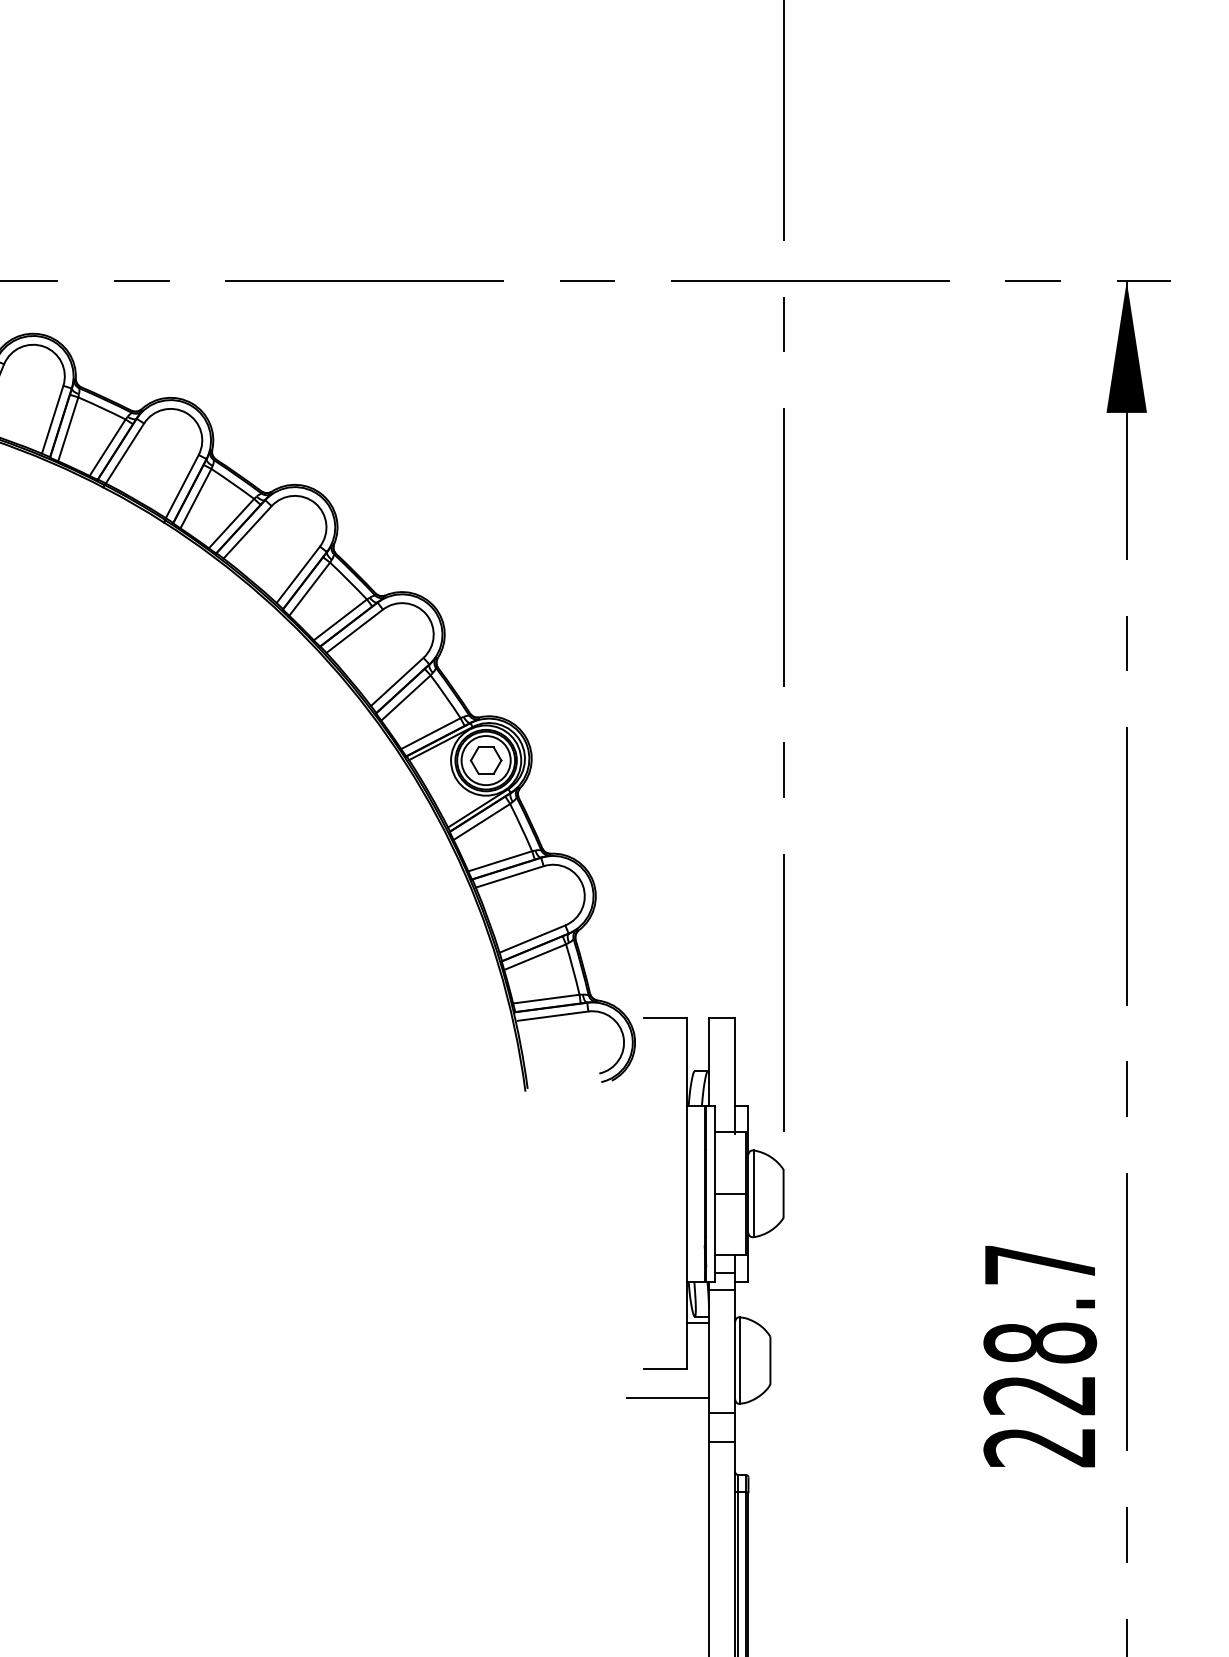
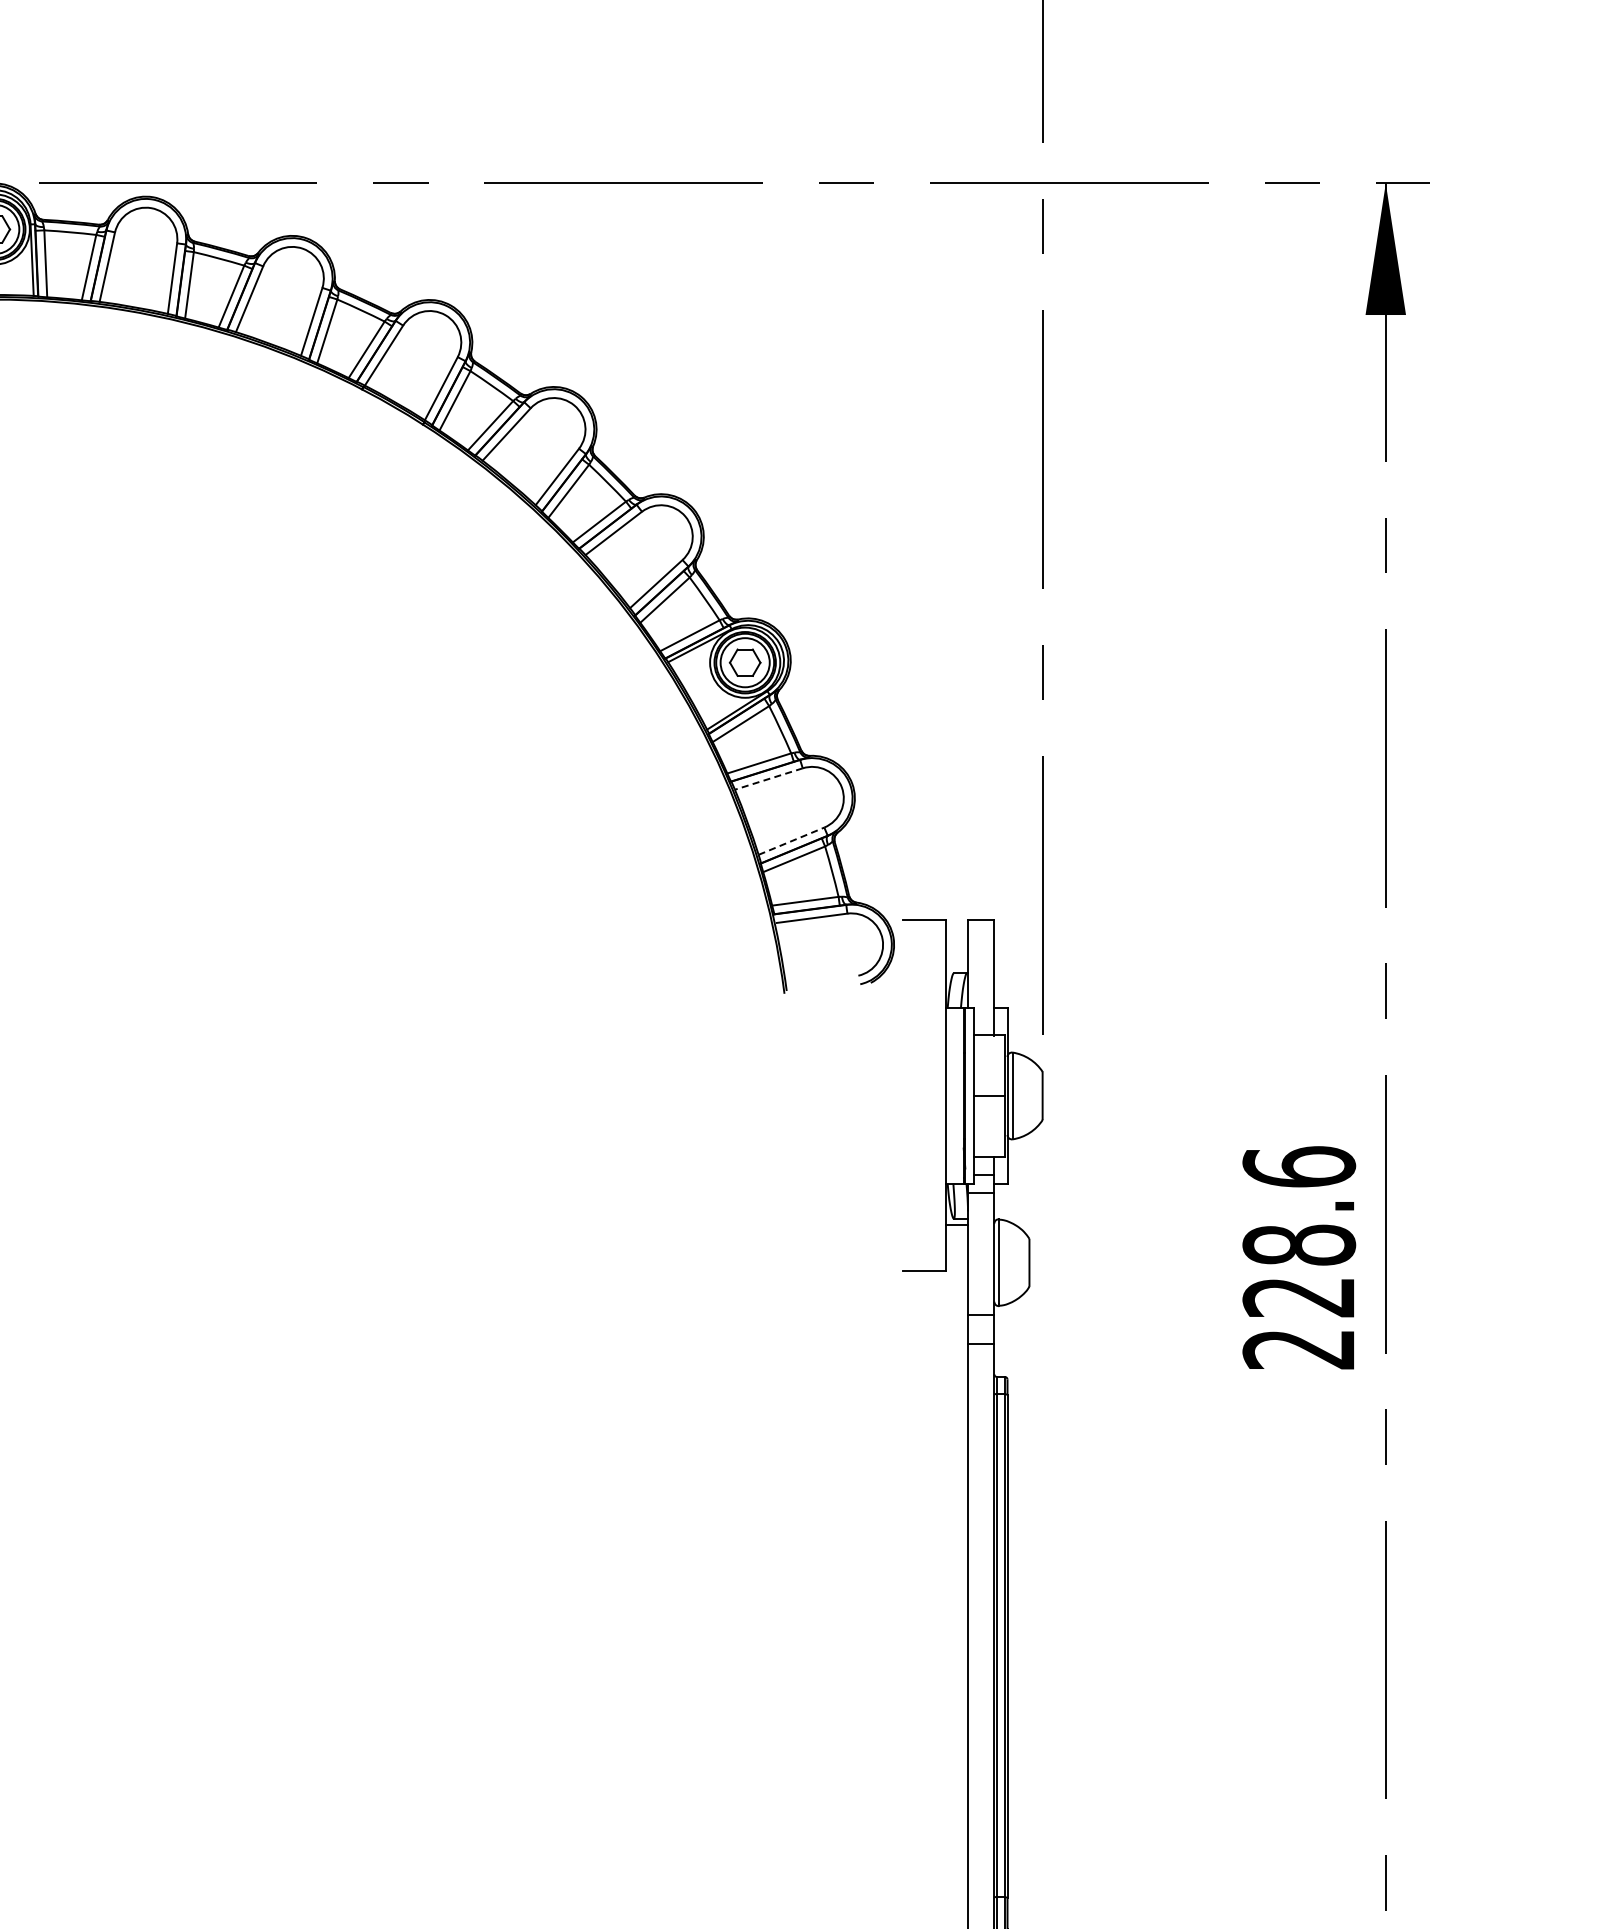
line: (509, 877) -> (768, 779), solid -> dashed
line: (532, 939) -> (791, 841), solid -> dashed
text: (1040, 1264) -> (1299, 1166), 228.7 -> 228.6
line: (667, 1398) -> (926, 1300), removed

